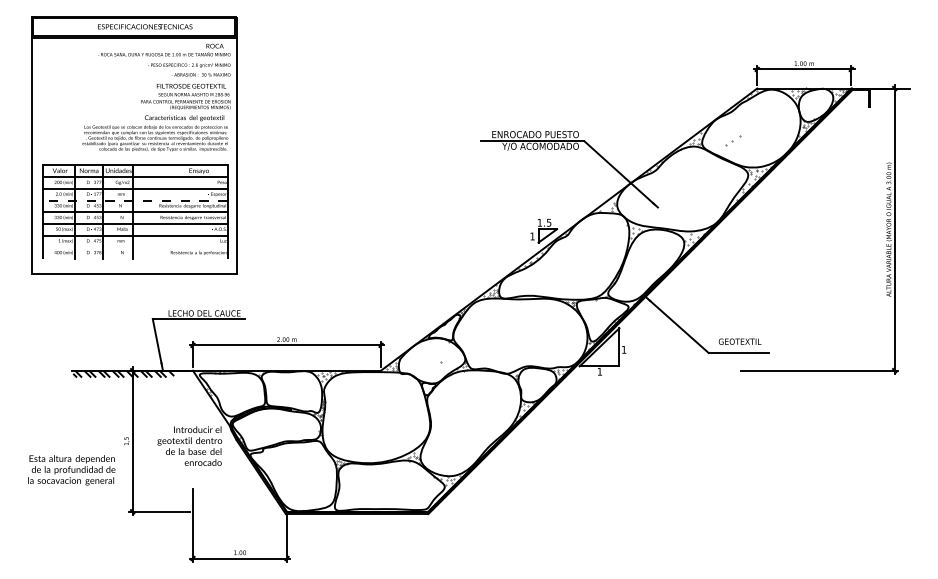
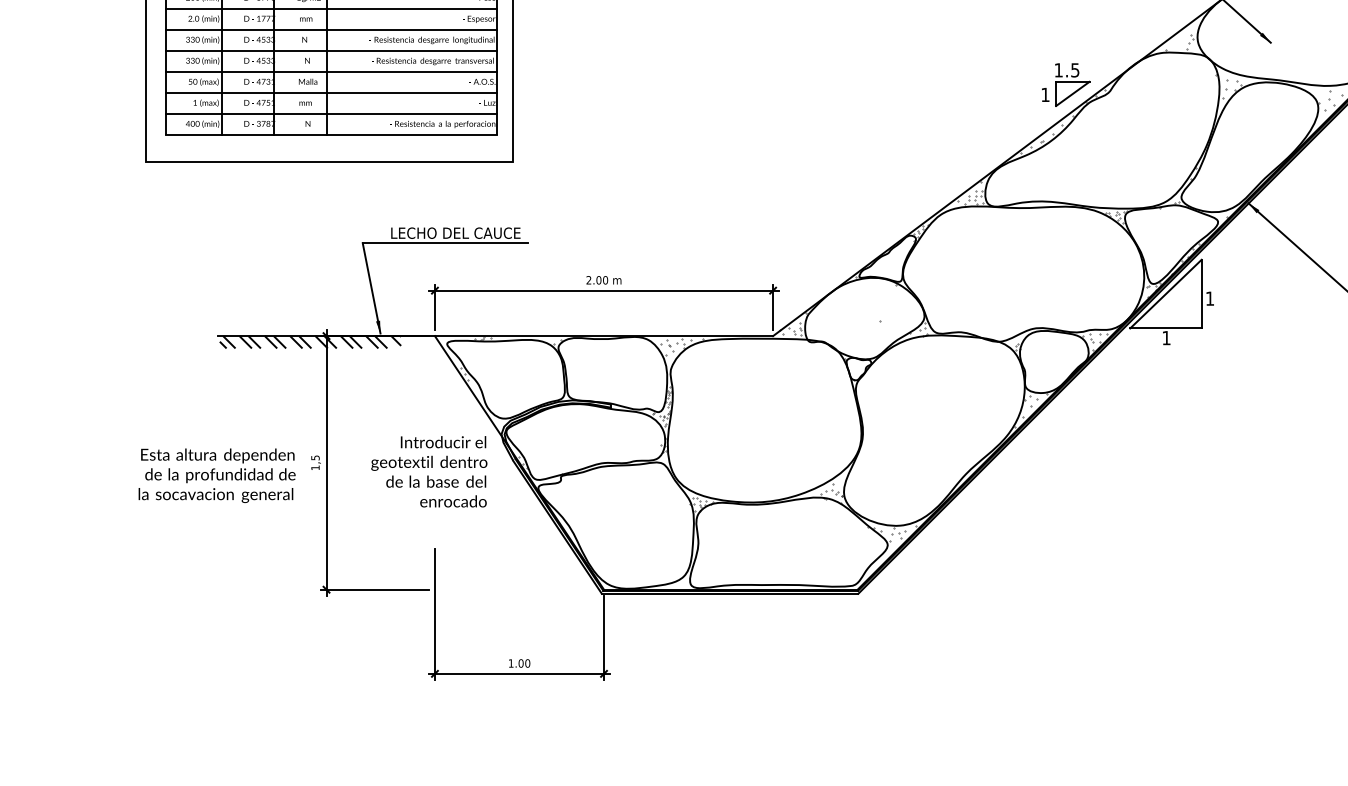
line: (134, 200) -> (329, 30), dashed -> solid
line: (135, 247) -> (331, 114), added
line: (135, 259) -> (331, 136), added
text: (71, 470) -> (216, 476), moved

